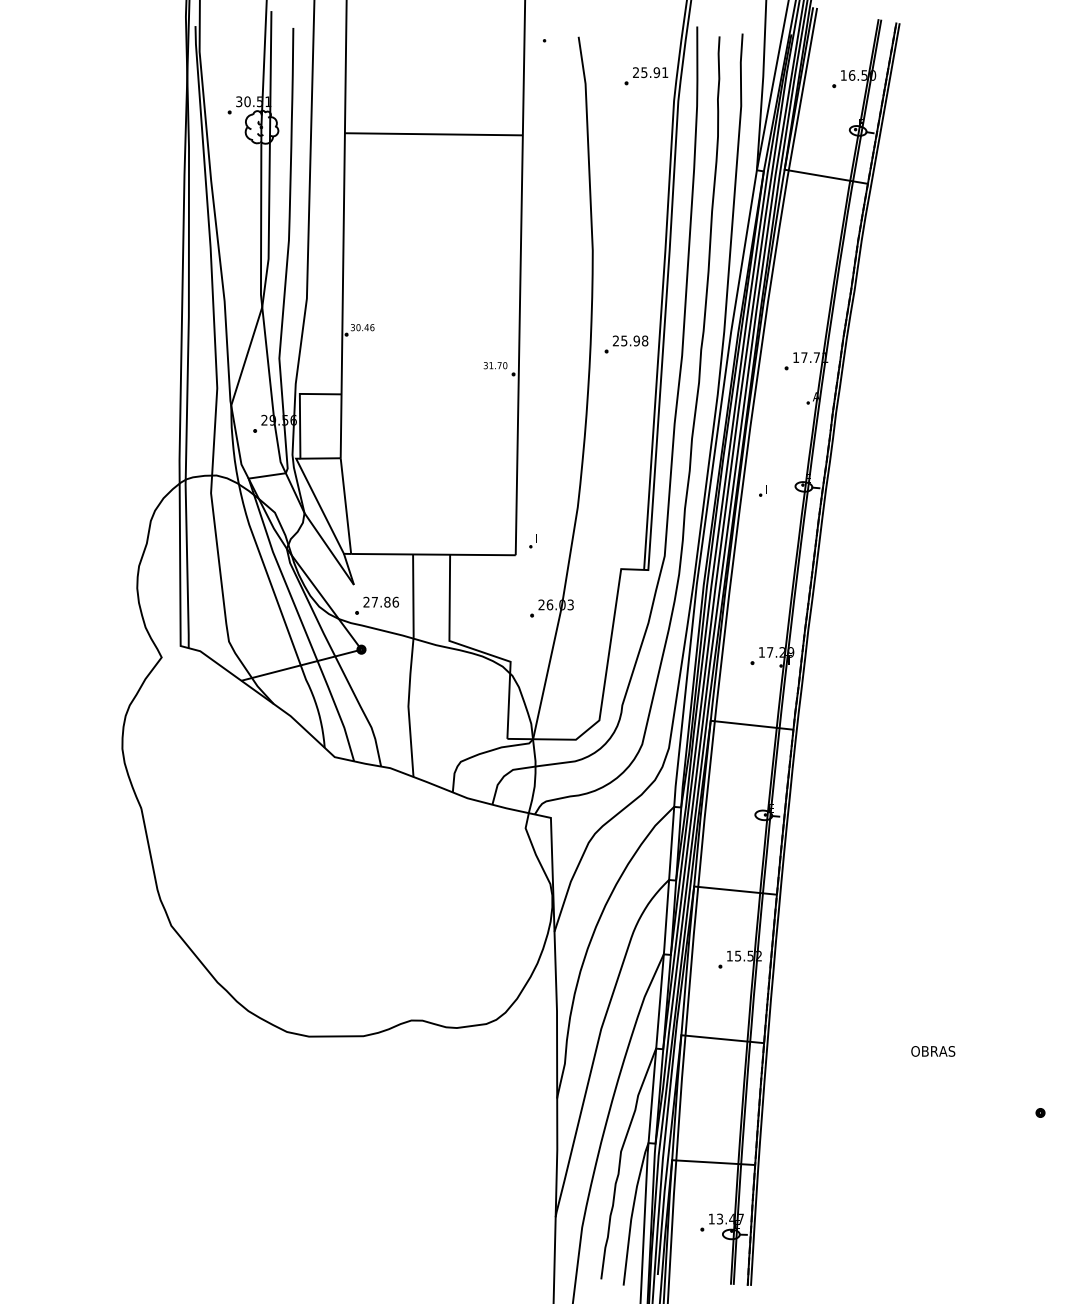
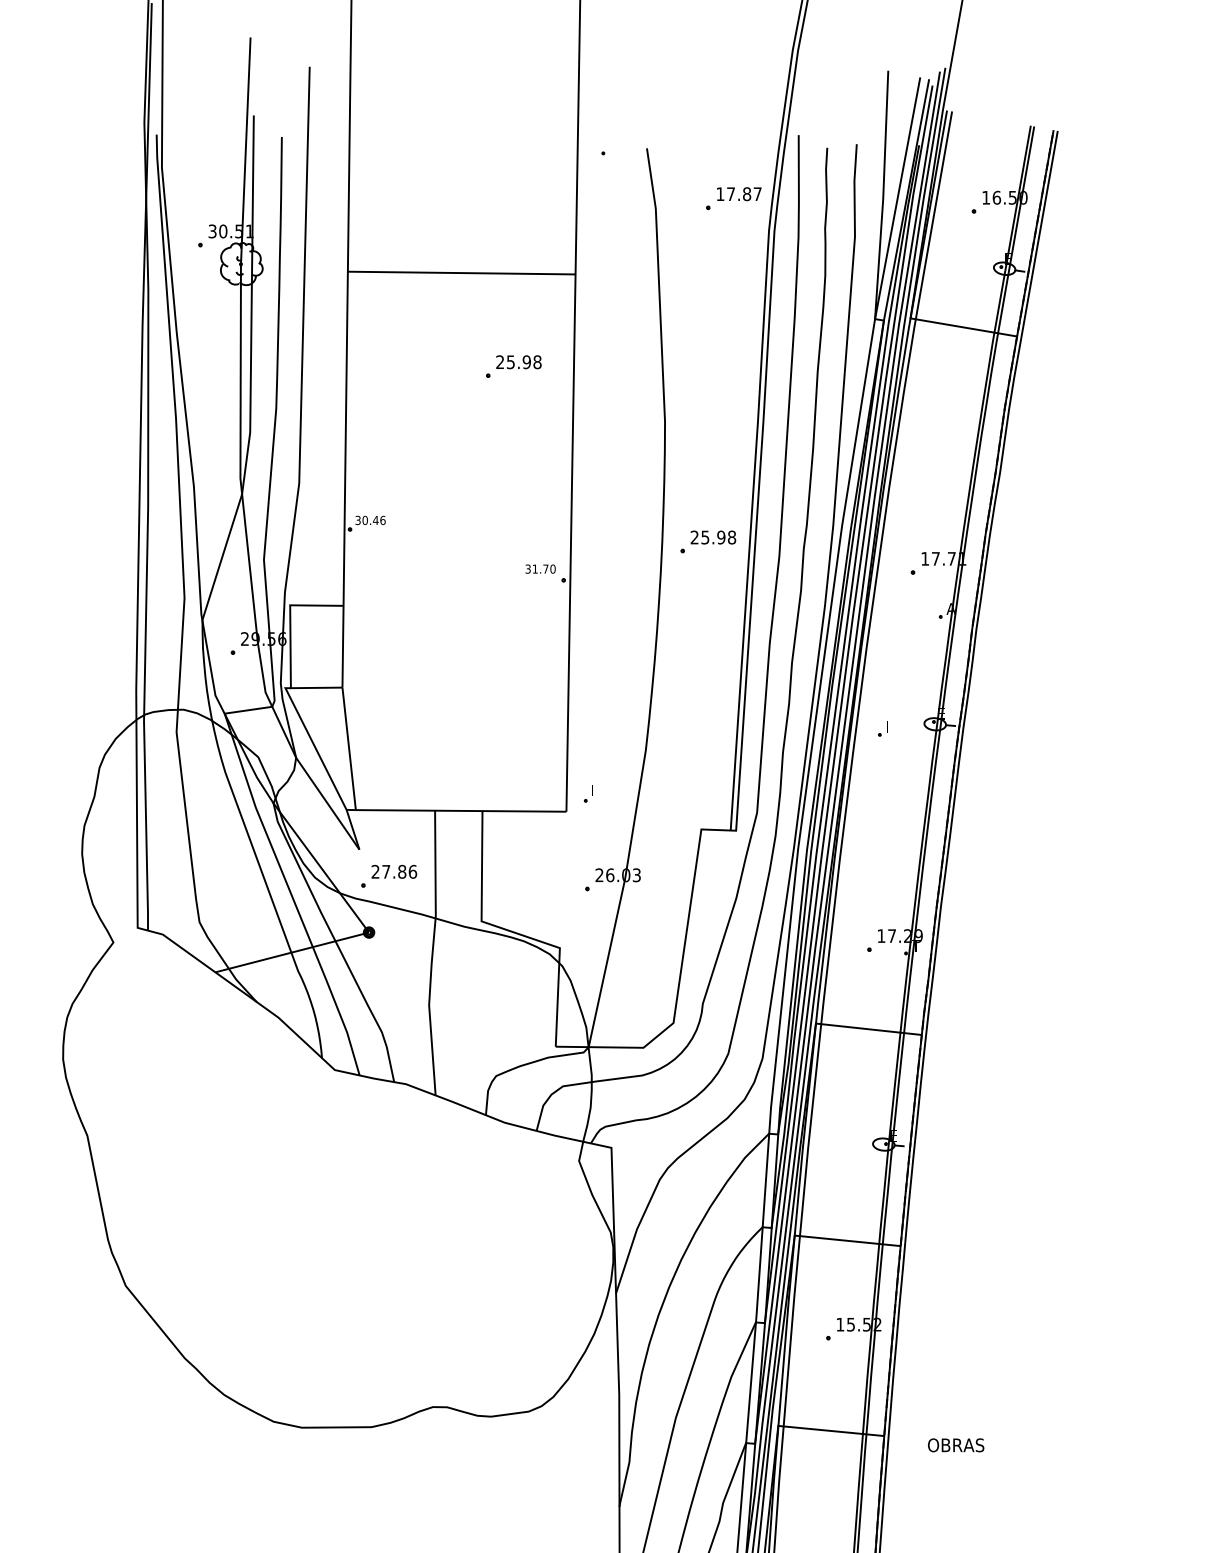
text: (650, 72) -> (738, 194), 25.91 -> 17.87
part: (474, 207) -> (513, 366), added
text: (933, 1051) -> (956, 1445), moved

